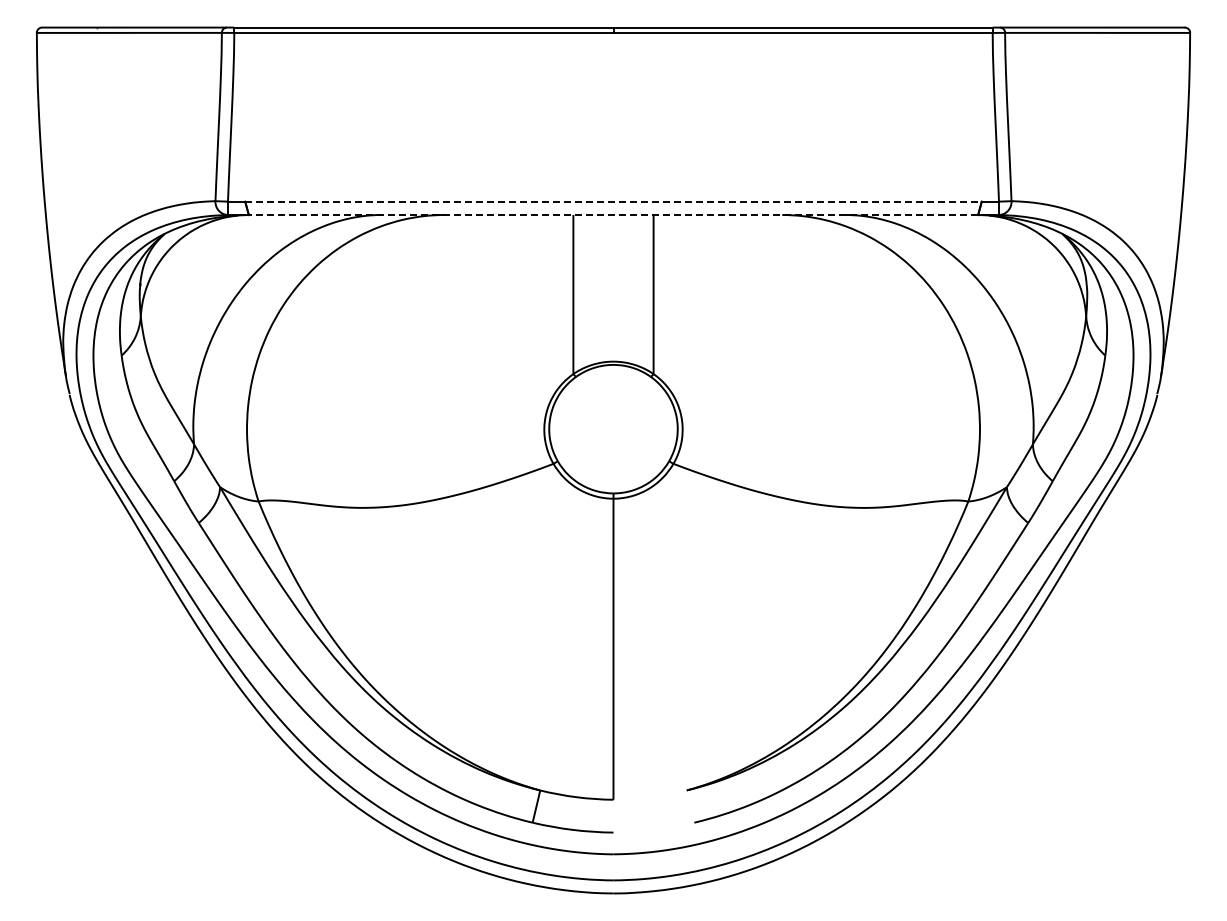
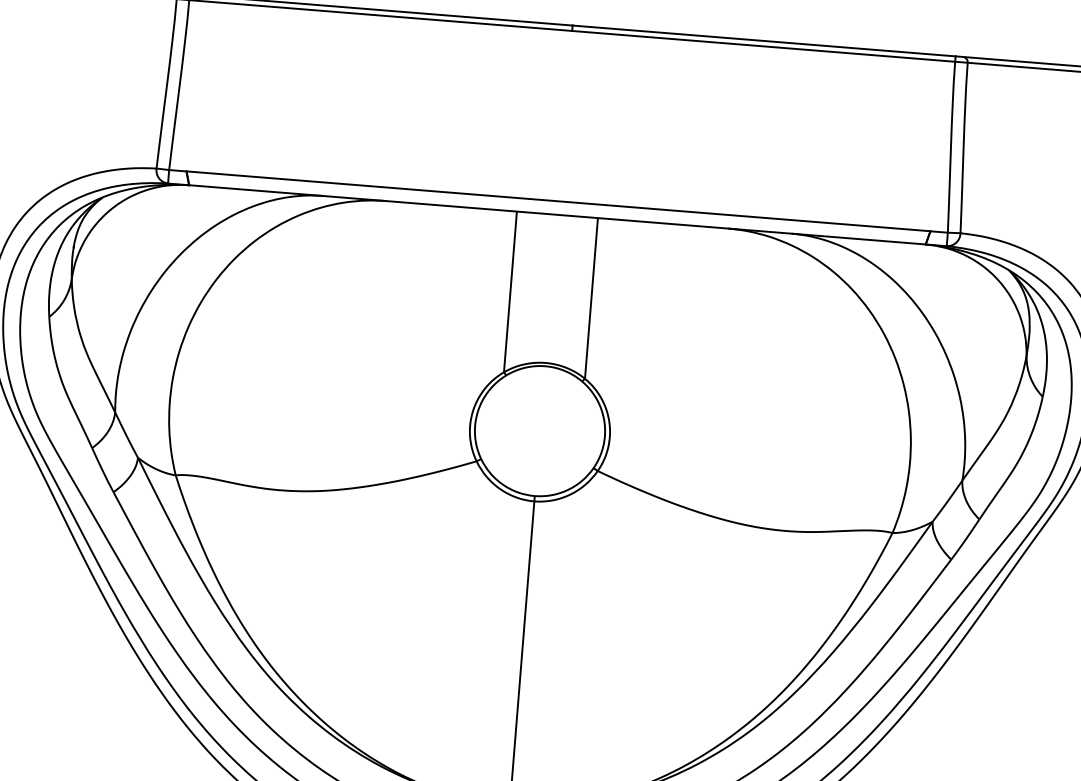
line: (614, 201) -> (559, 201), dashed -> solid
line: (613, 214) -> (557, 214), dashed -> solid

